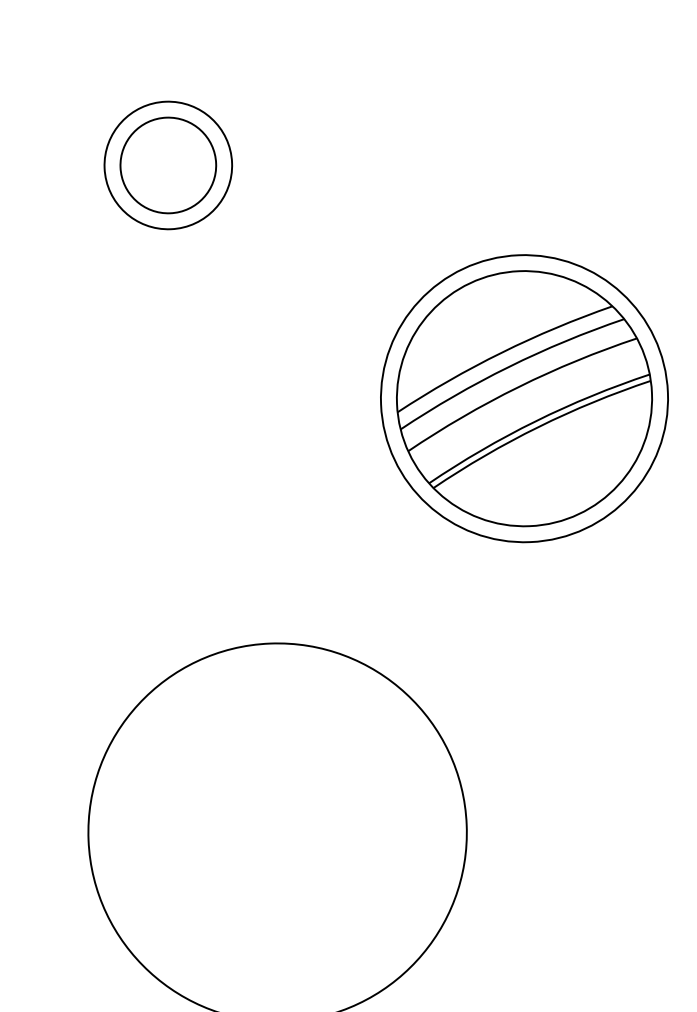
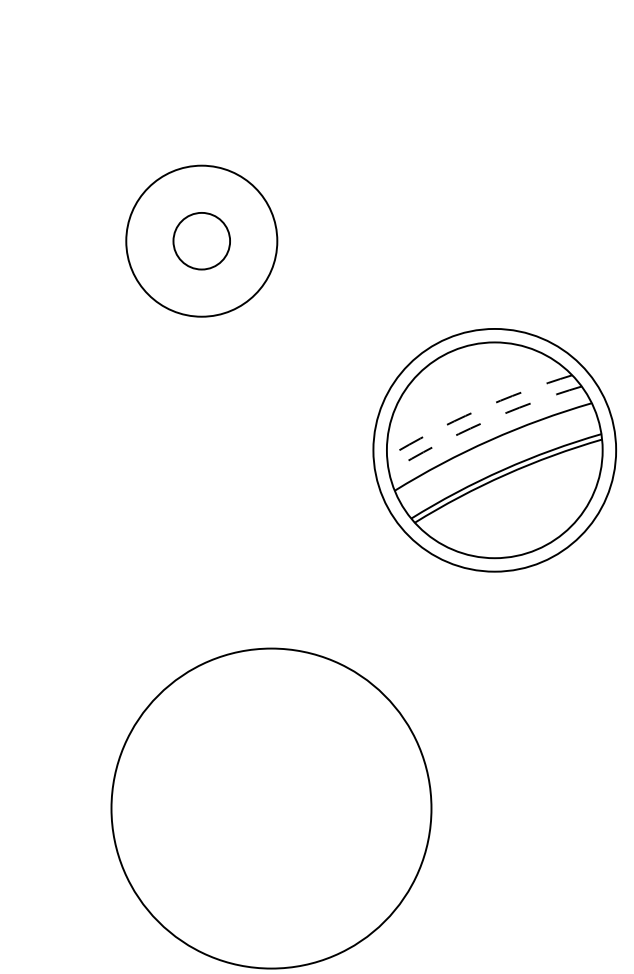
circle: (167, 164) -> (201, 240), size x0.7
circle: (168, 165) -> (201, 241), size x1.4
arc: (502, 352) -> (477, 410), solid -> dashed
arc: (508, 366) -> (482, 422), solid -> dashed

